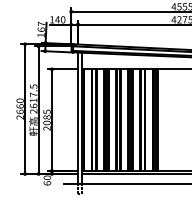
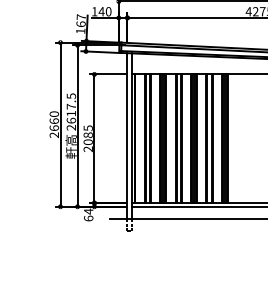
text: (47, 177) -> (88, 211), 60 -> 64

